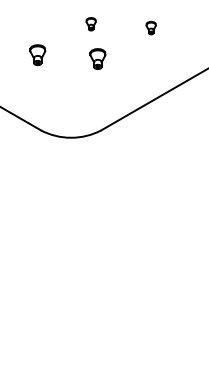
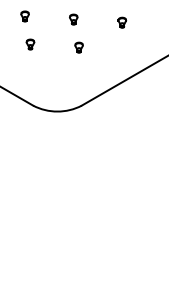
part: (30, 20) -> (24, 16), added
part: (37, 54) -> (30, 44), size x0.62
part: (97, 58) -> (78, 47), size x0.62

